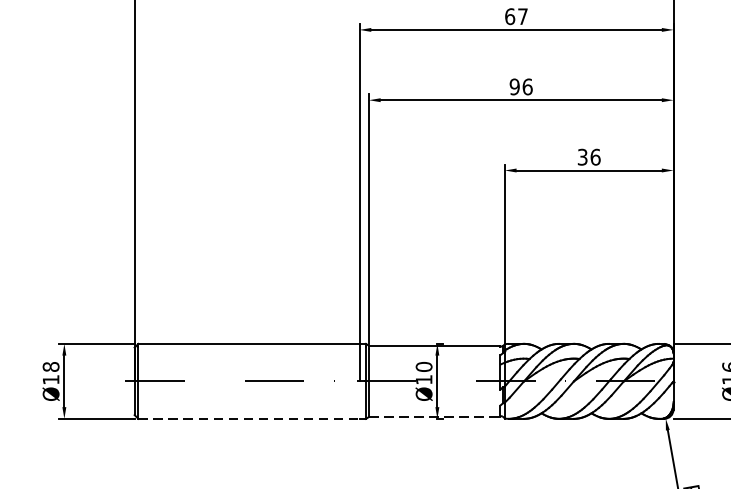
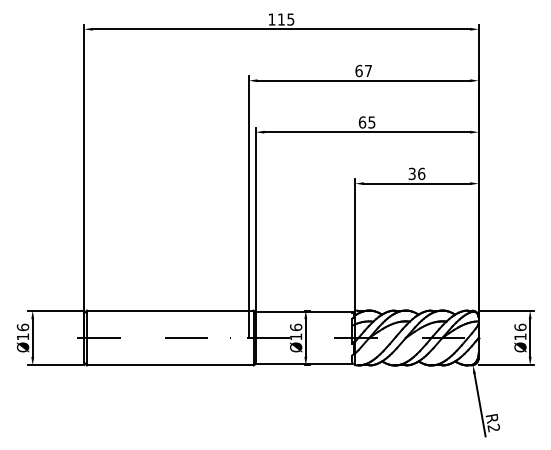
text: (520, 86) -> (366, 122), 96 -> 65
text: (423, 365) -> (295, 326), Ø10 -> Ø16
text: (50, 367) -> (22, 327), Ø18 -> Ø16
line: (435, 417) -> (304, 364), dashed -> solid
line: (248, 418) -> (167, 365), dashed -> solid

